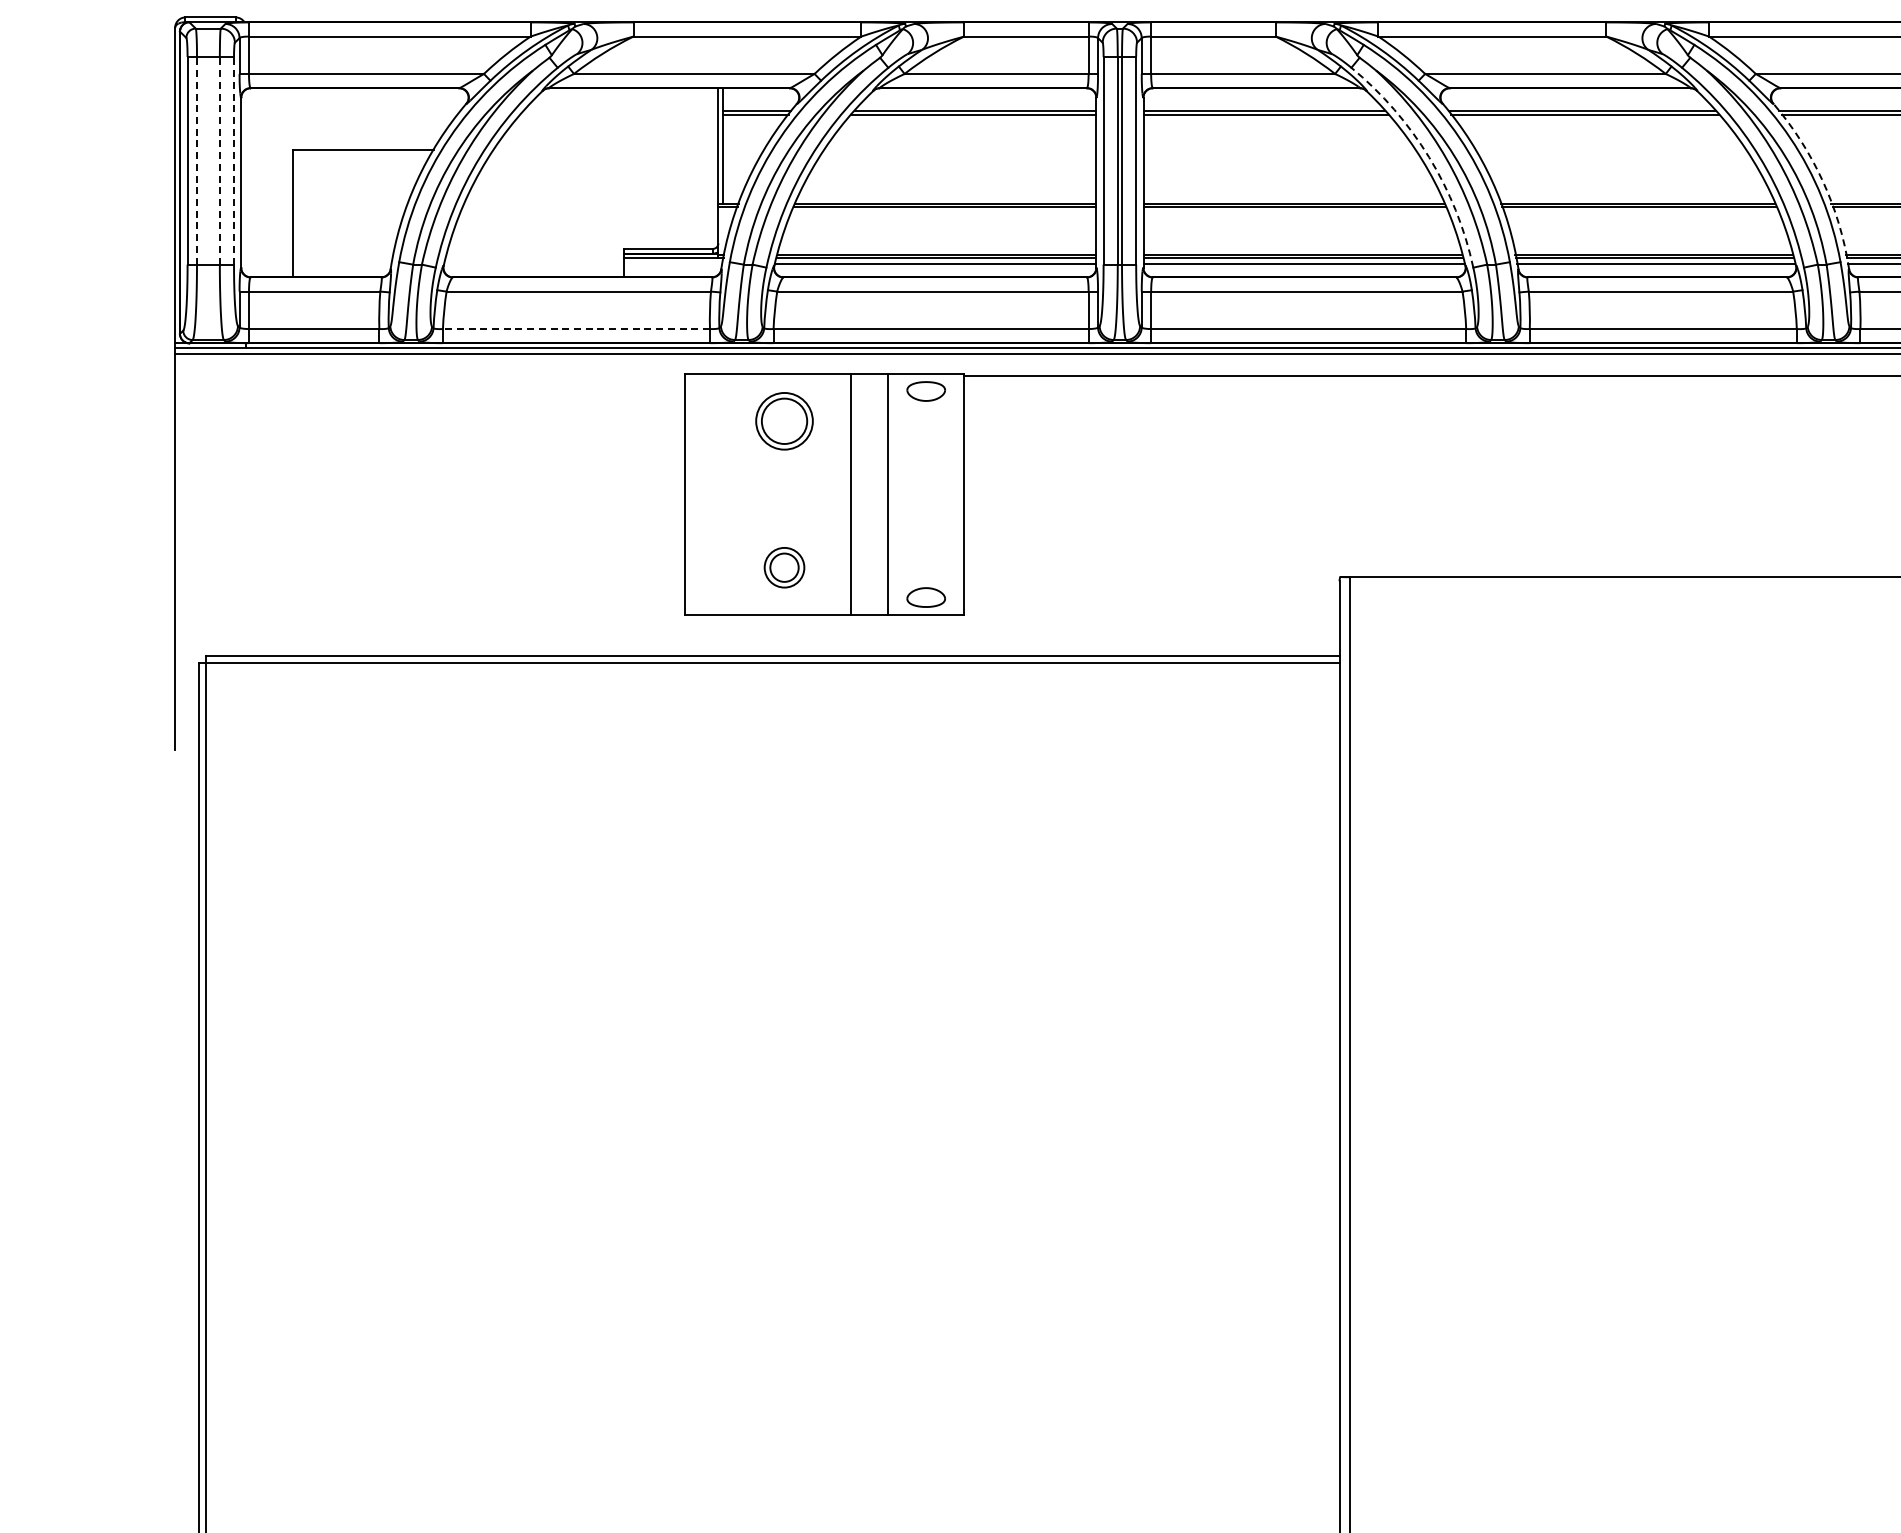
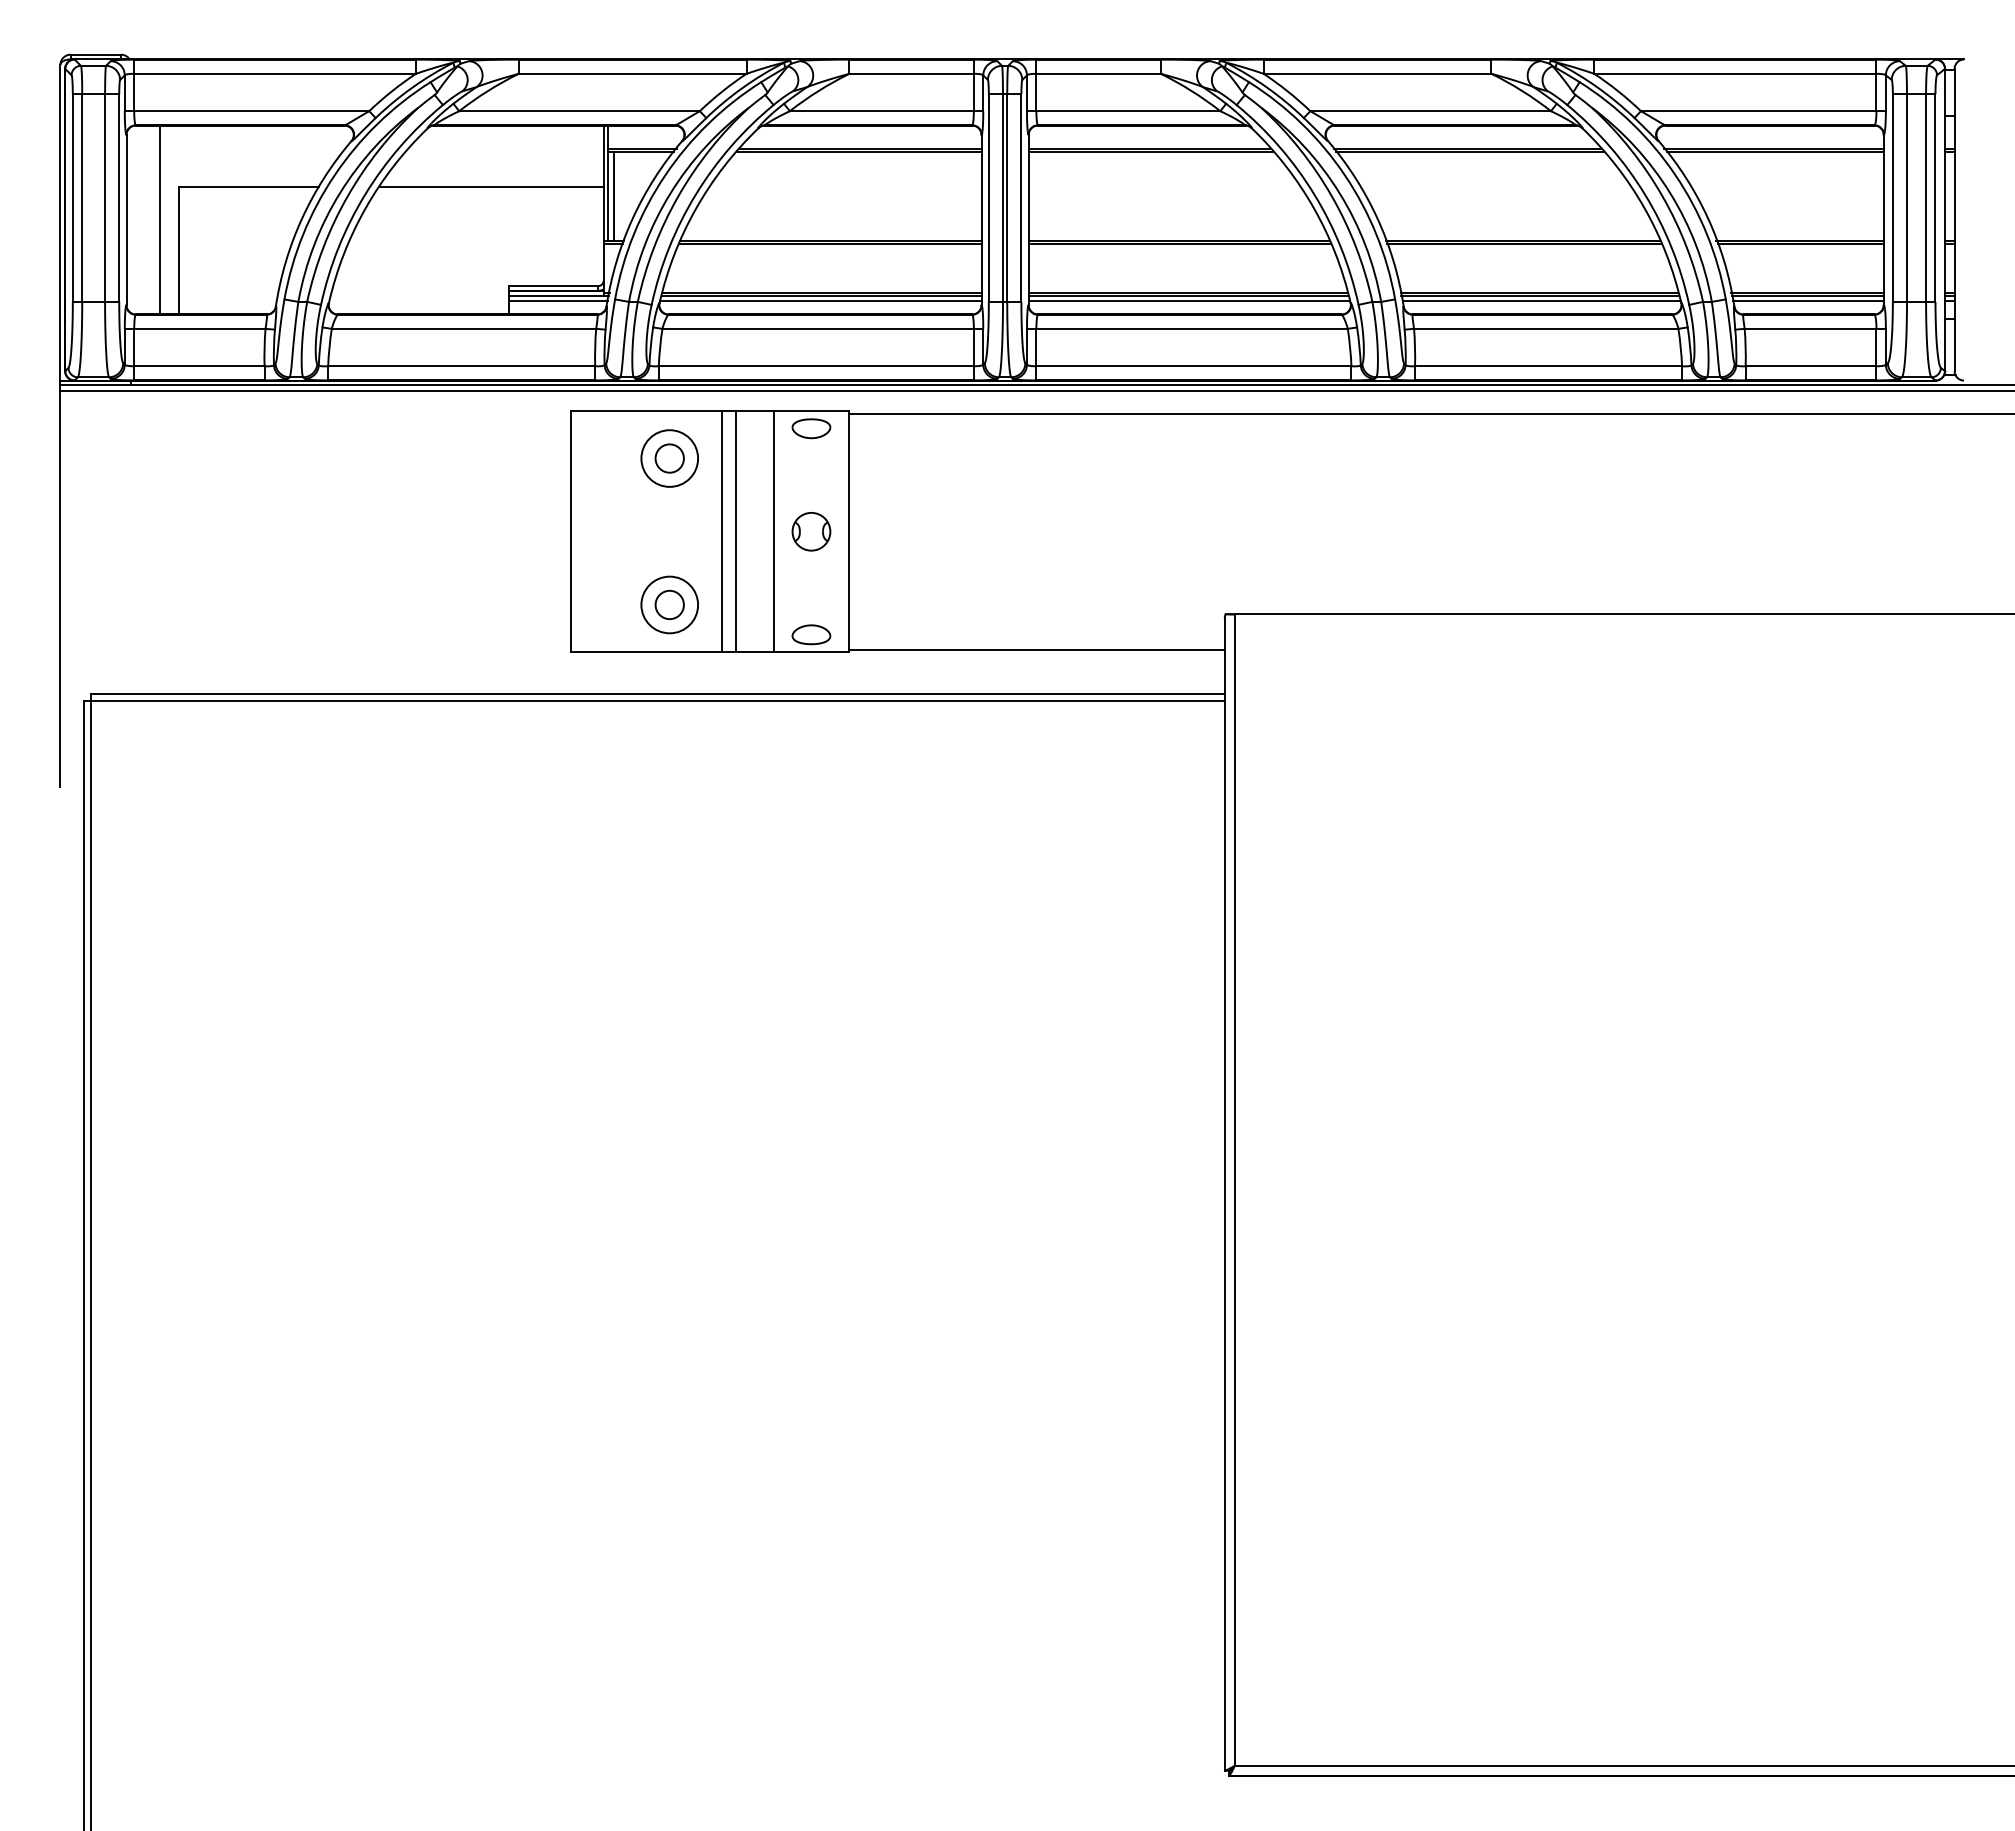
line: (606, 149) -> (491, 186), added
arc: (1429, 157) -> (1314, 194), dashed -> solid
line: (728, 159) -> (613, 196), added
line: (197, 161) -> (82, 198), dashed -> solid
line: (220, 161) -> (105, 198), dashed -> solid
line: (234, 161) -> (119, 198), dashed -> solid
arc: (1823, 181) -> (1708, 218), dashed -> solid
line: (274, 182) -> (159, 219), added
line: (673, 264) -> (558, 301), added
line: (576, 329) -> (461, 366), dashed -> solid
circle: (784, 421) -> (669, 458), size x0.62
line: (836, 494) -> (721, 531), added
part: (926, 494) -> (811, 531), added
circle: (784, 567) -> (669, 604), size x1.43
line: (1151, 612) -> (1036, 649), added

